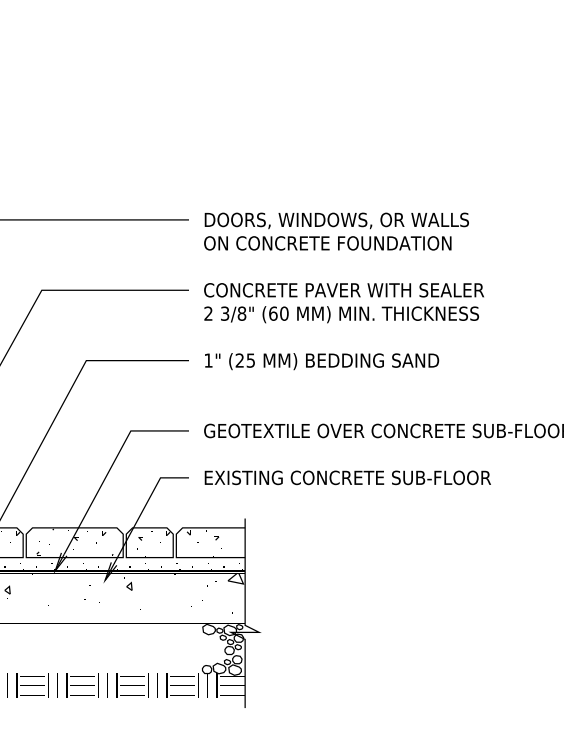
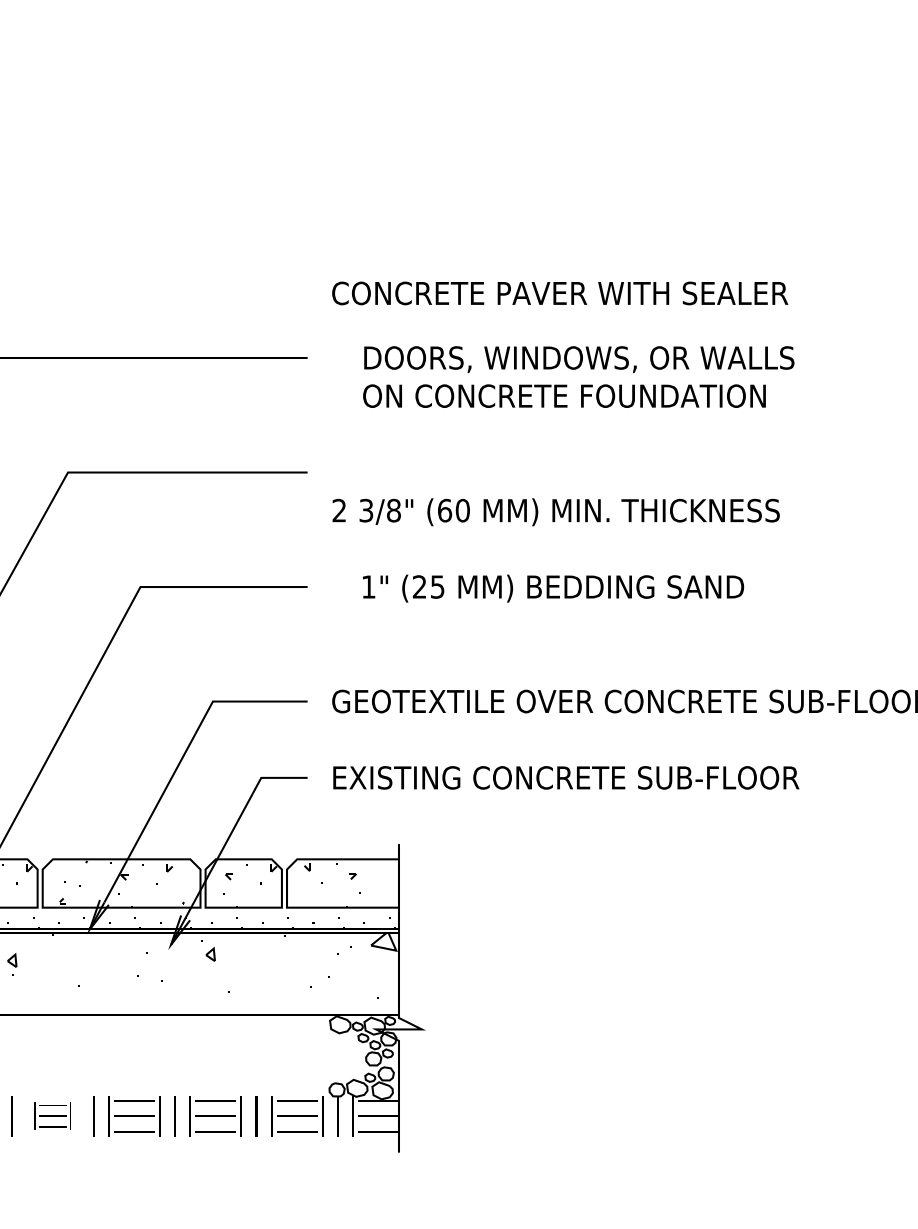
text: (336, 231) -> (578, 376), moved
text: (343, 290) -> (559, 293), moved
text: (322, 361) -> (554, 588), moved
part: (32, 685) -> (52, 1115), size x0.7

